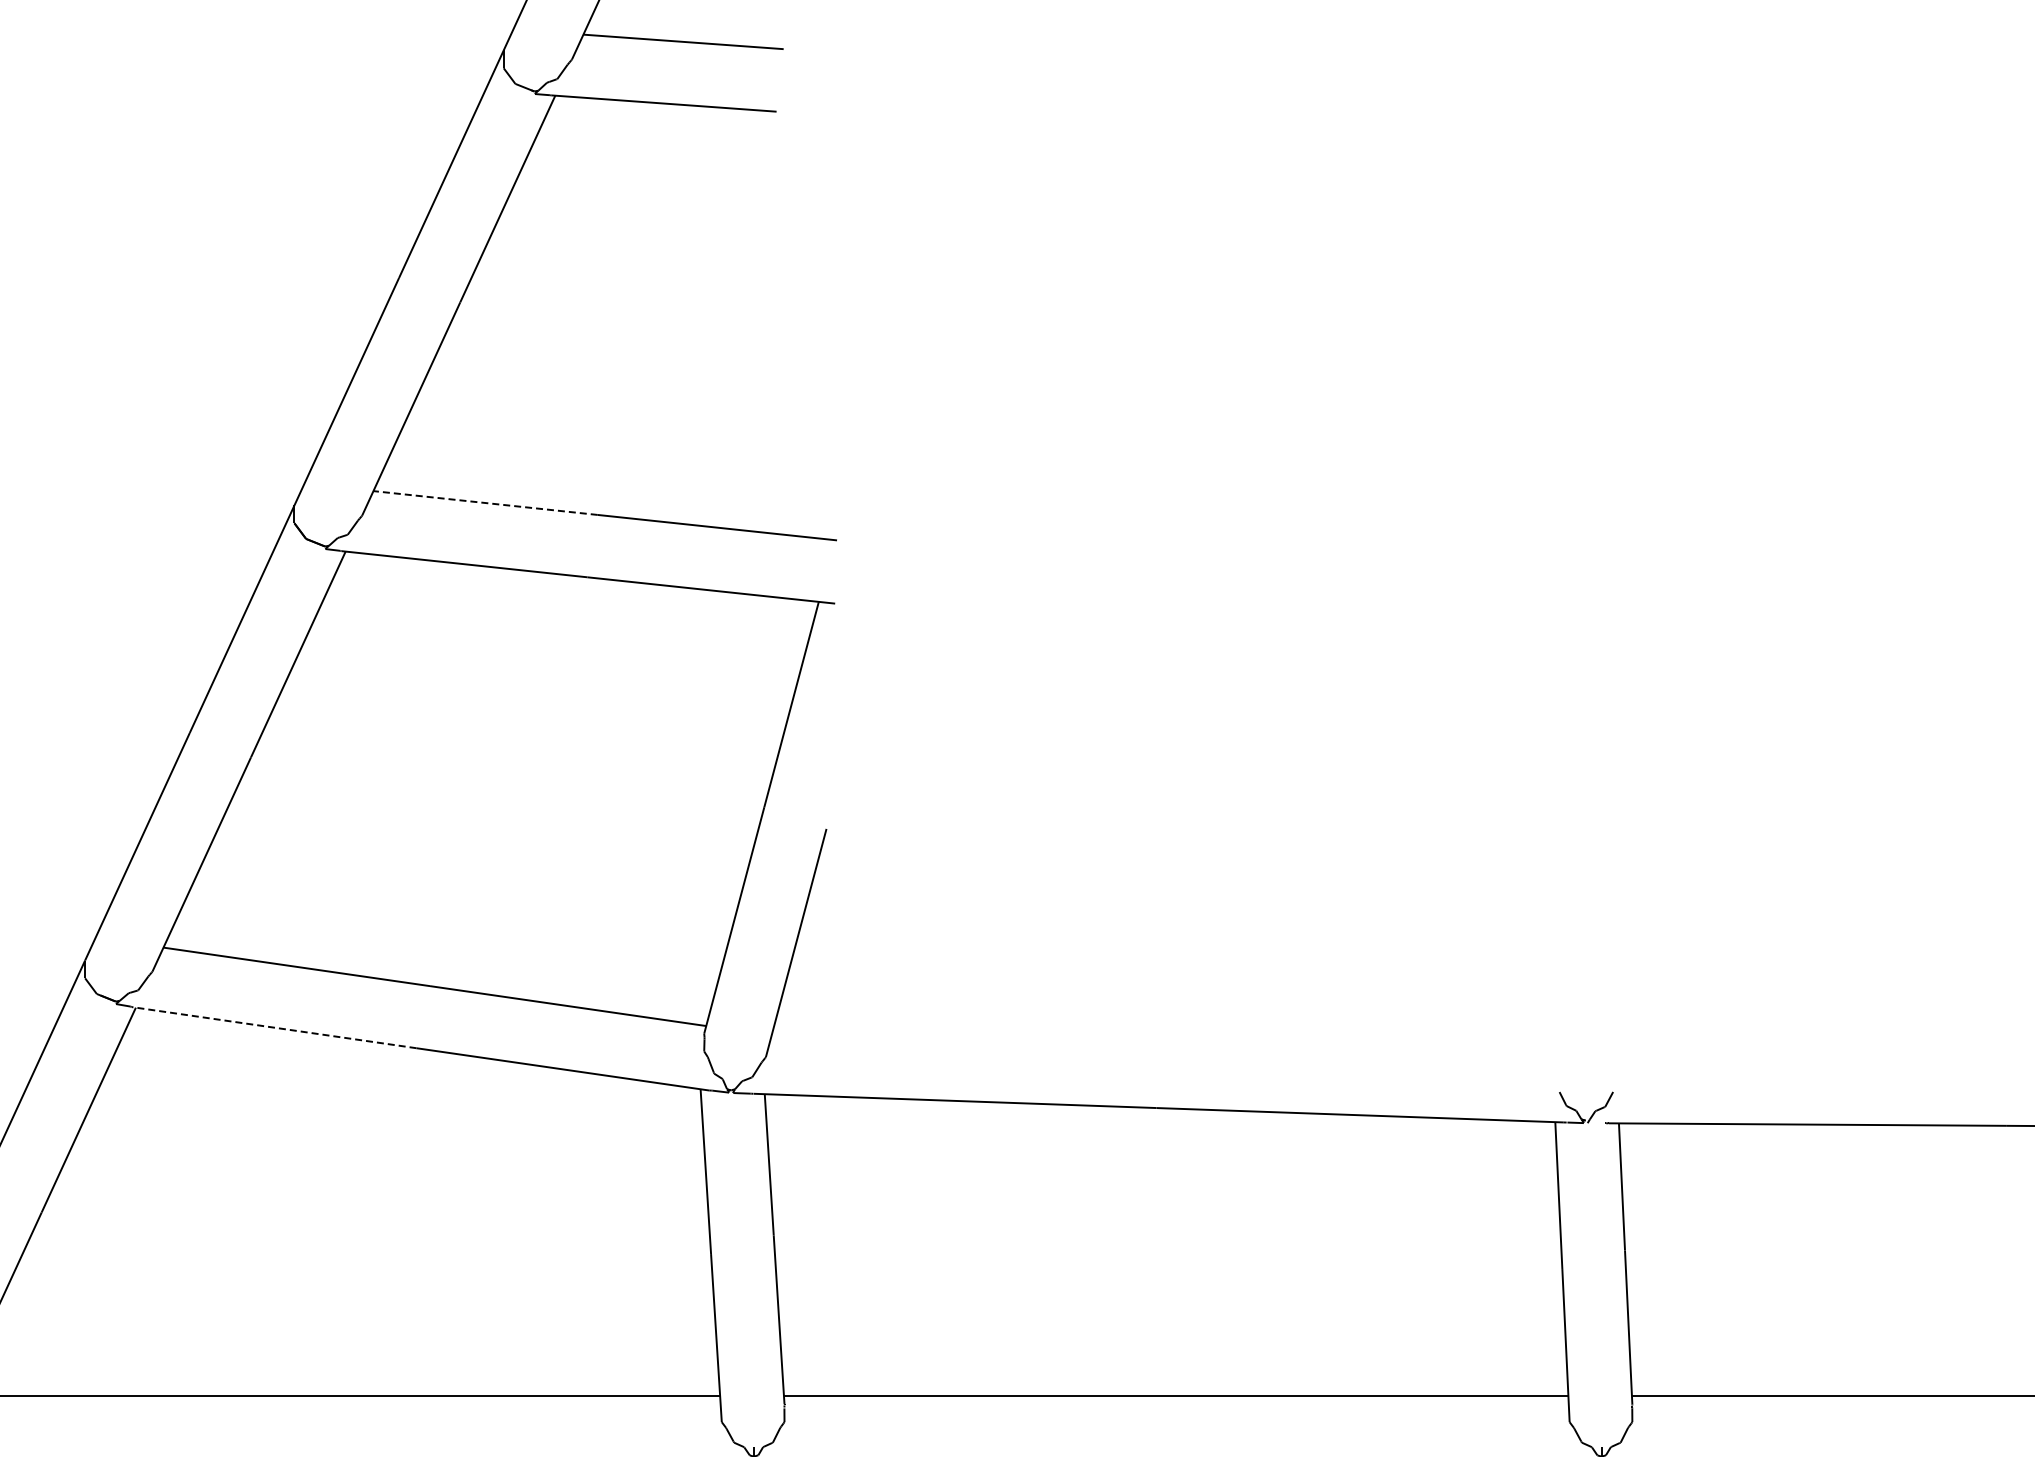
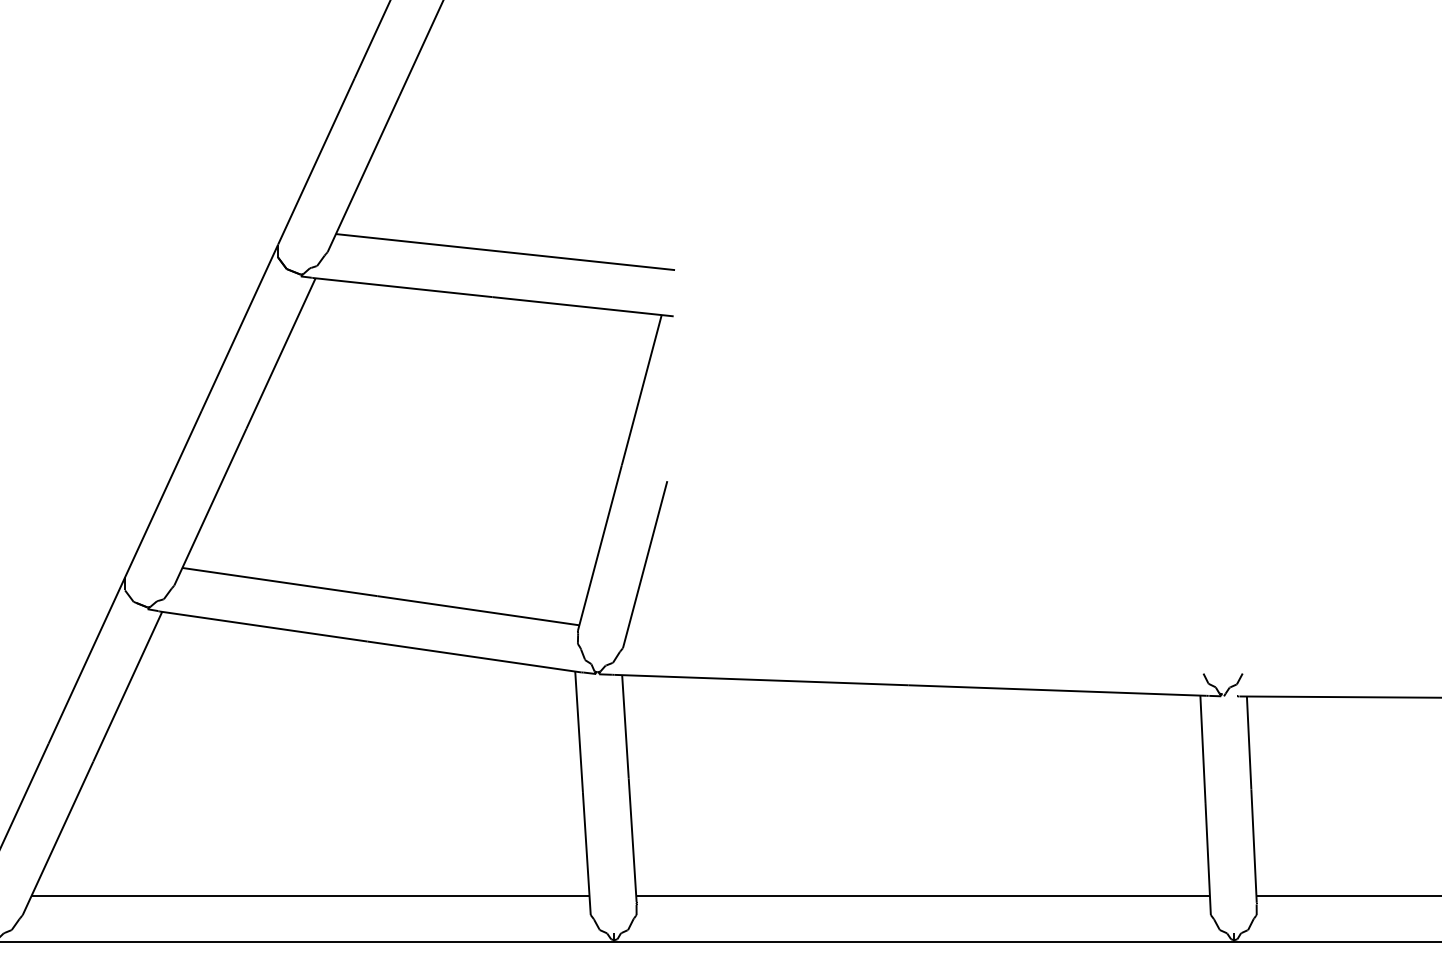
line: (485, 503) -> (417, 243), dashed -> solid
line: (274, 1027) -> (263, 626), dashed -> solid

